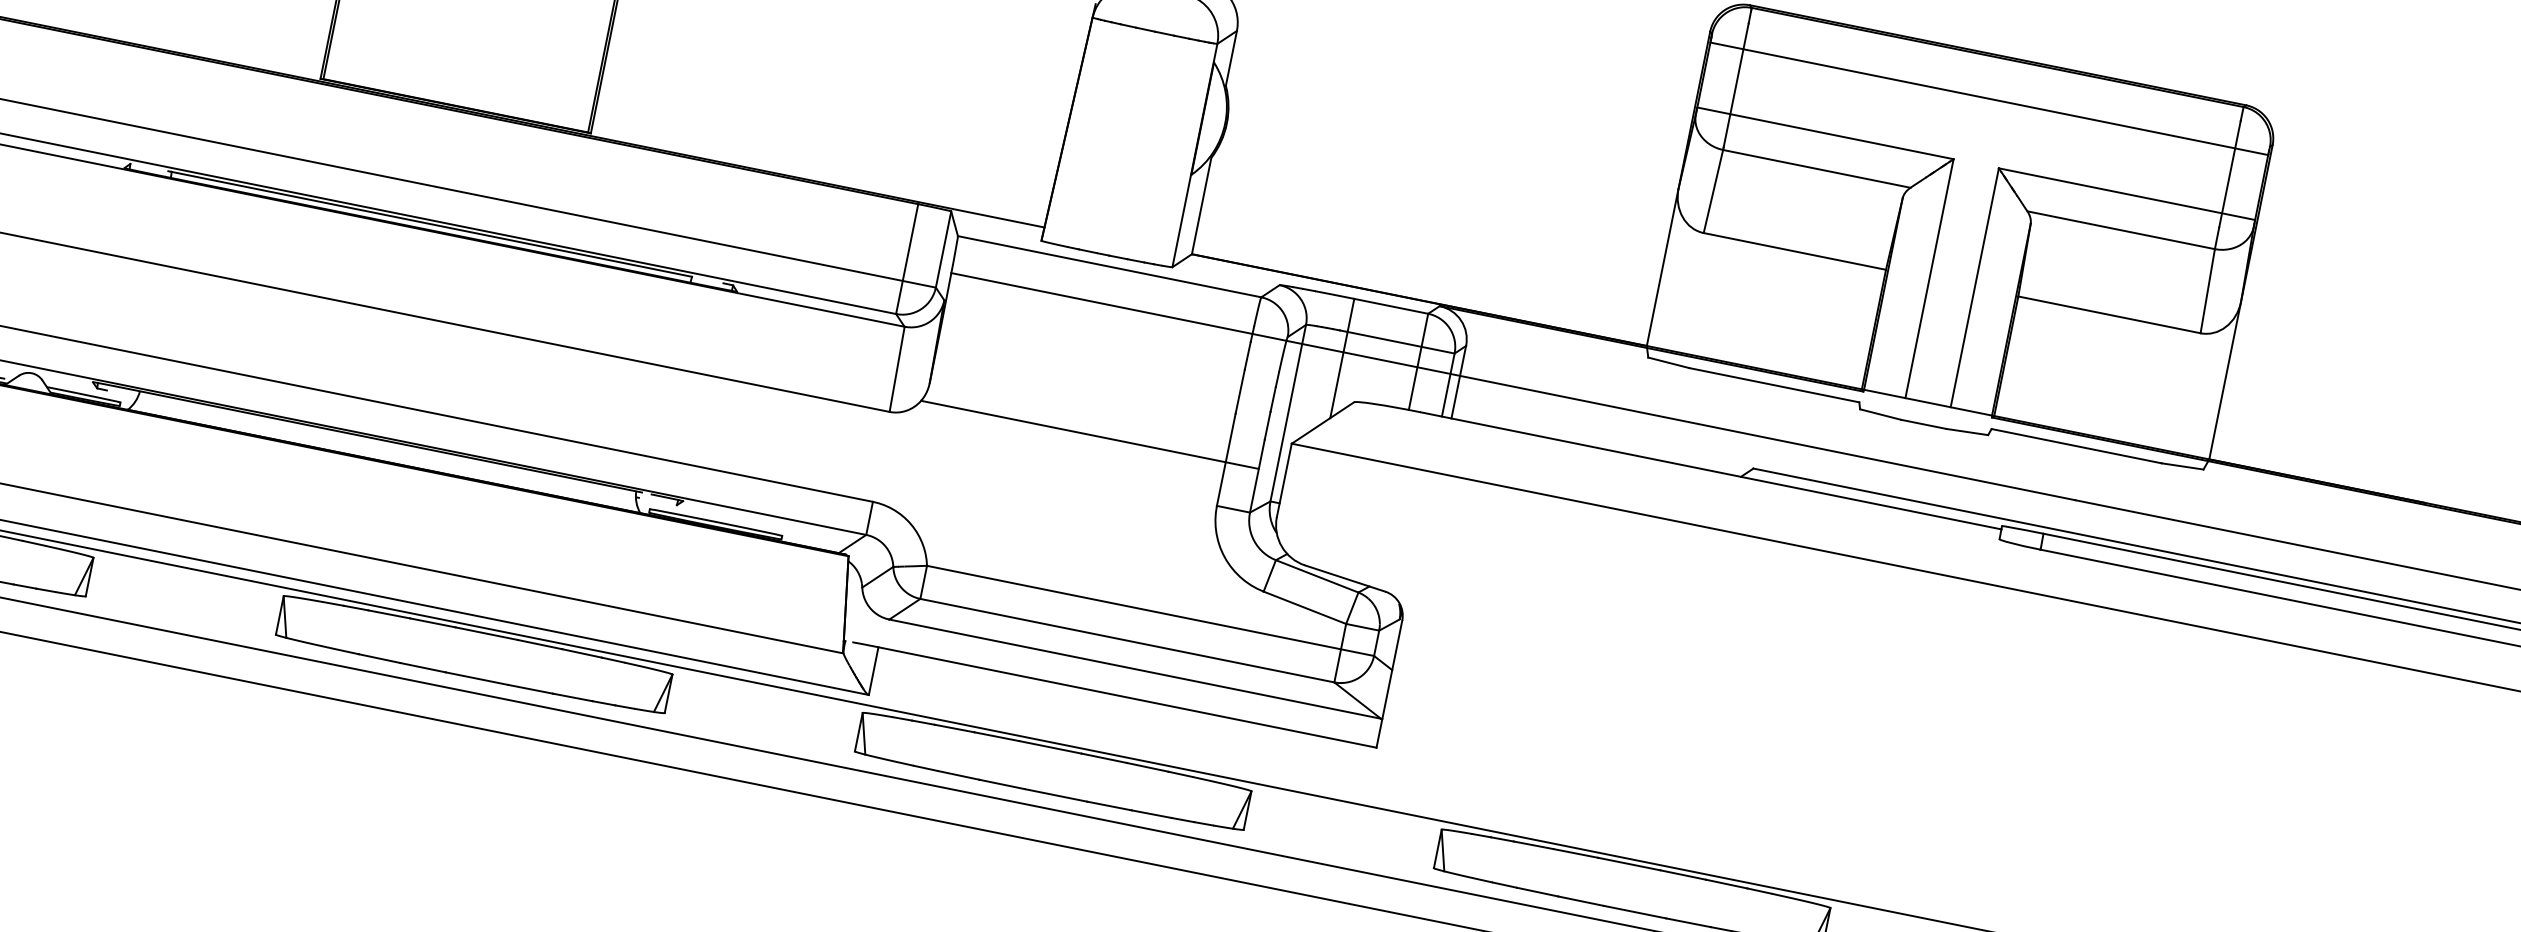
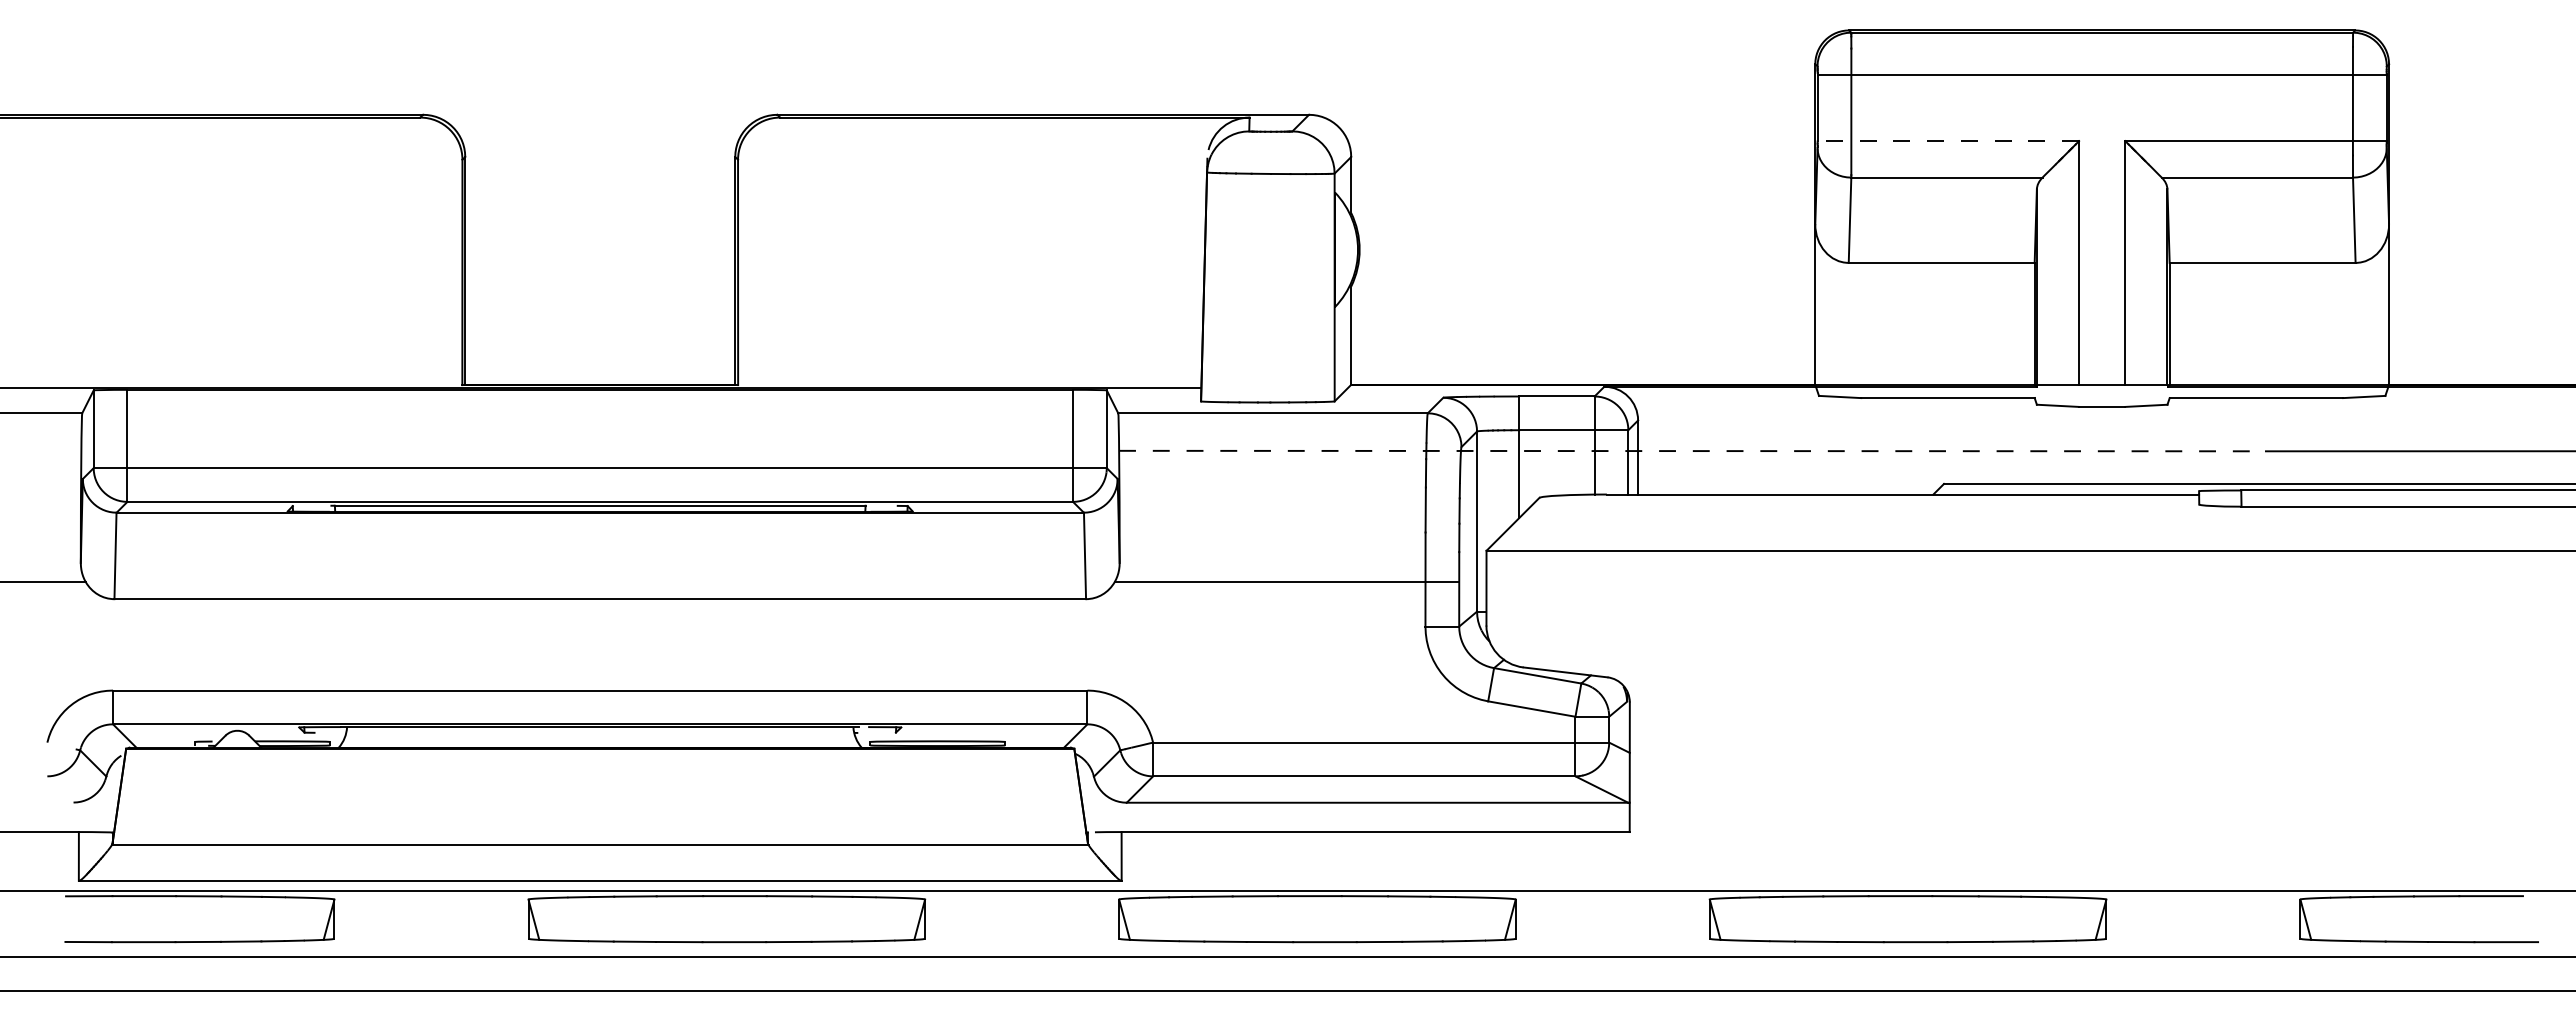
line: (1825, 133) -> (1948, 141), solid -> dashed
line: (1514, 387) -> (1693, 451), solid -> dashed

